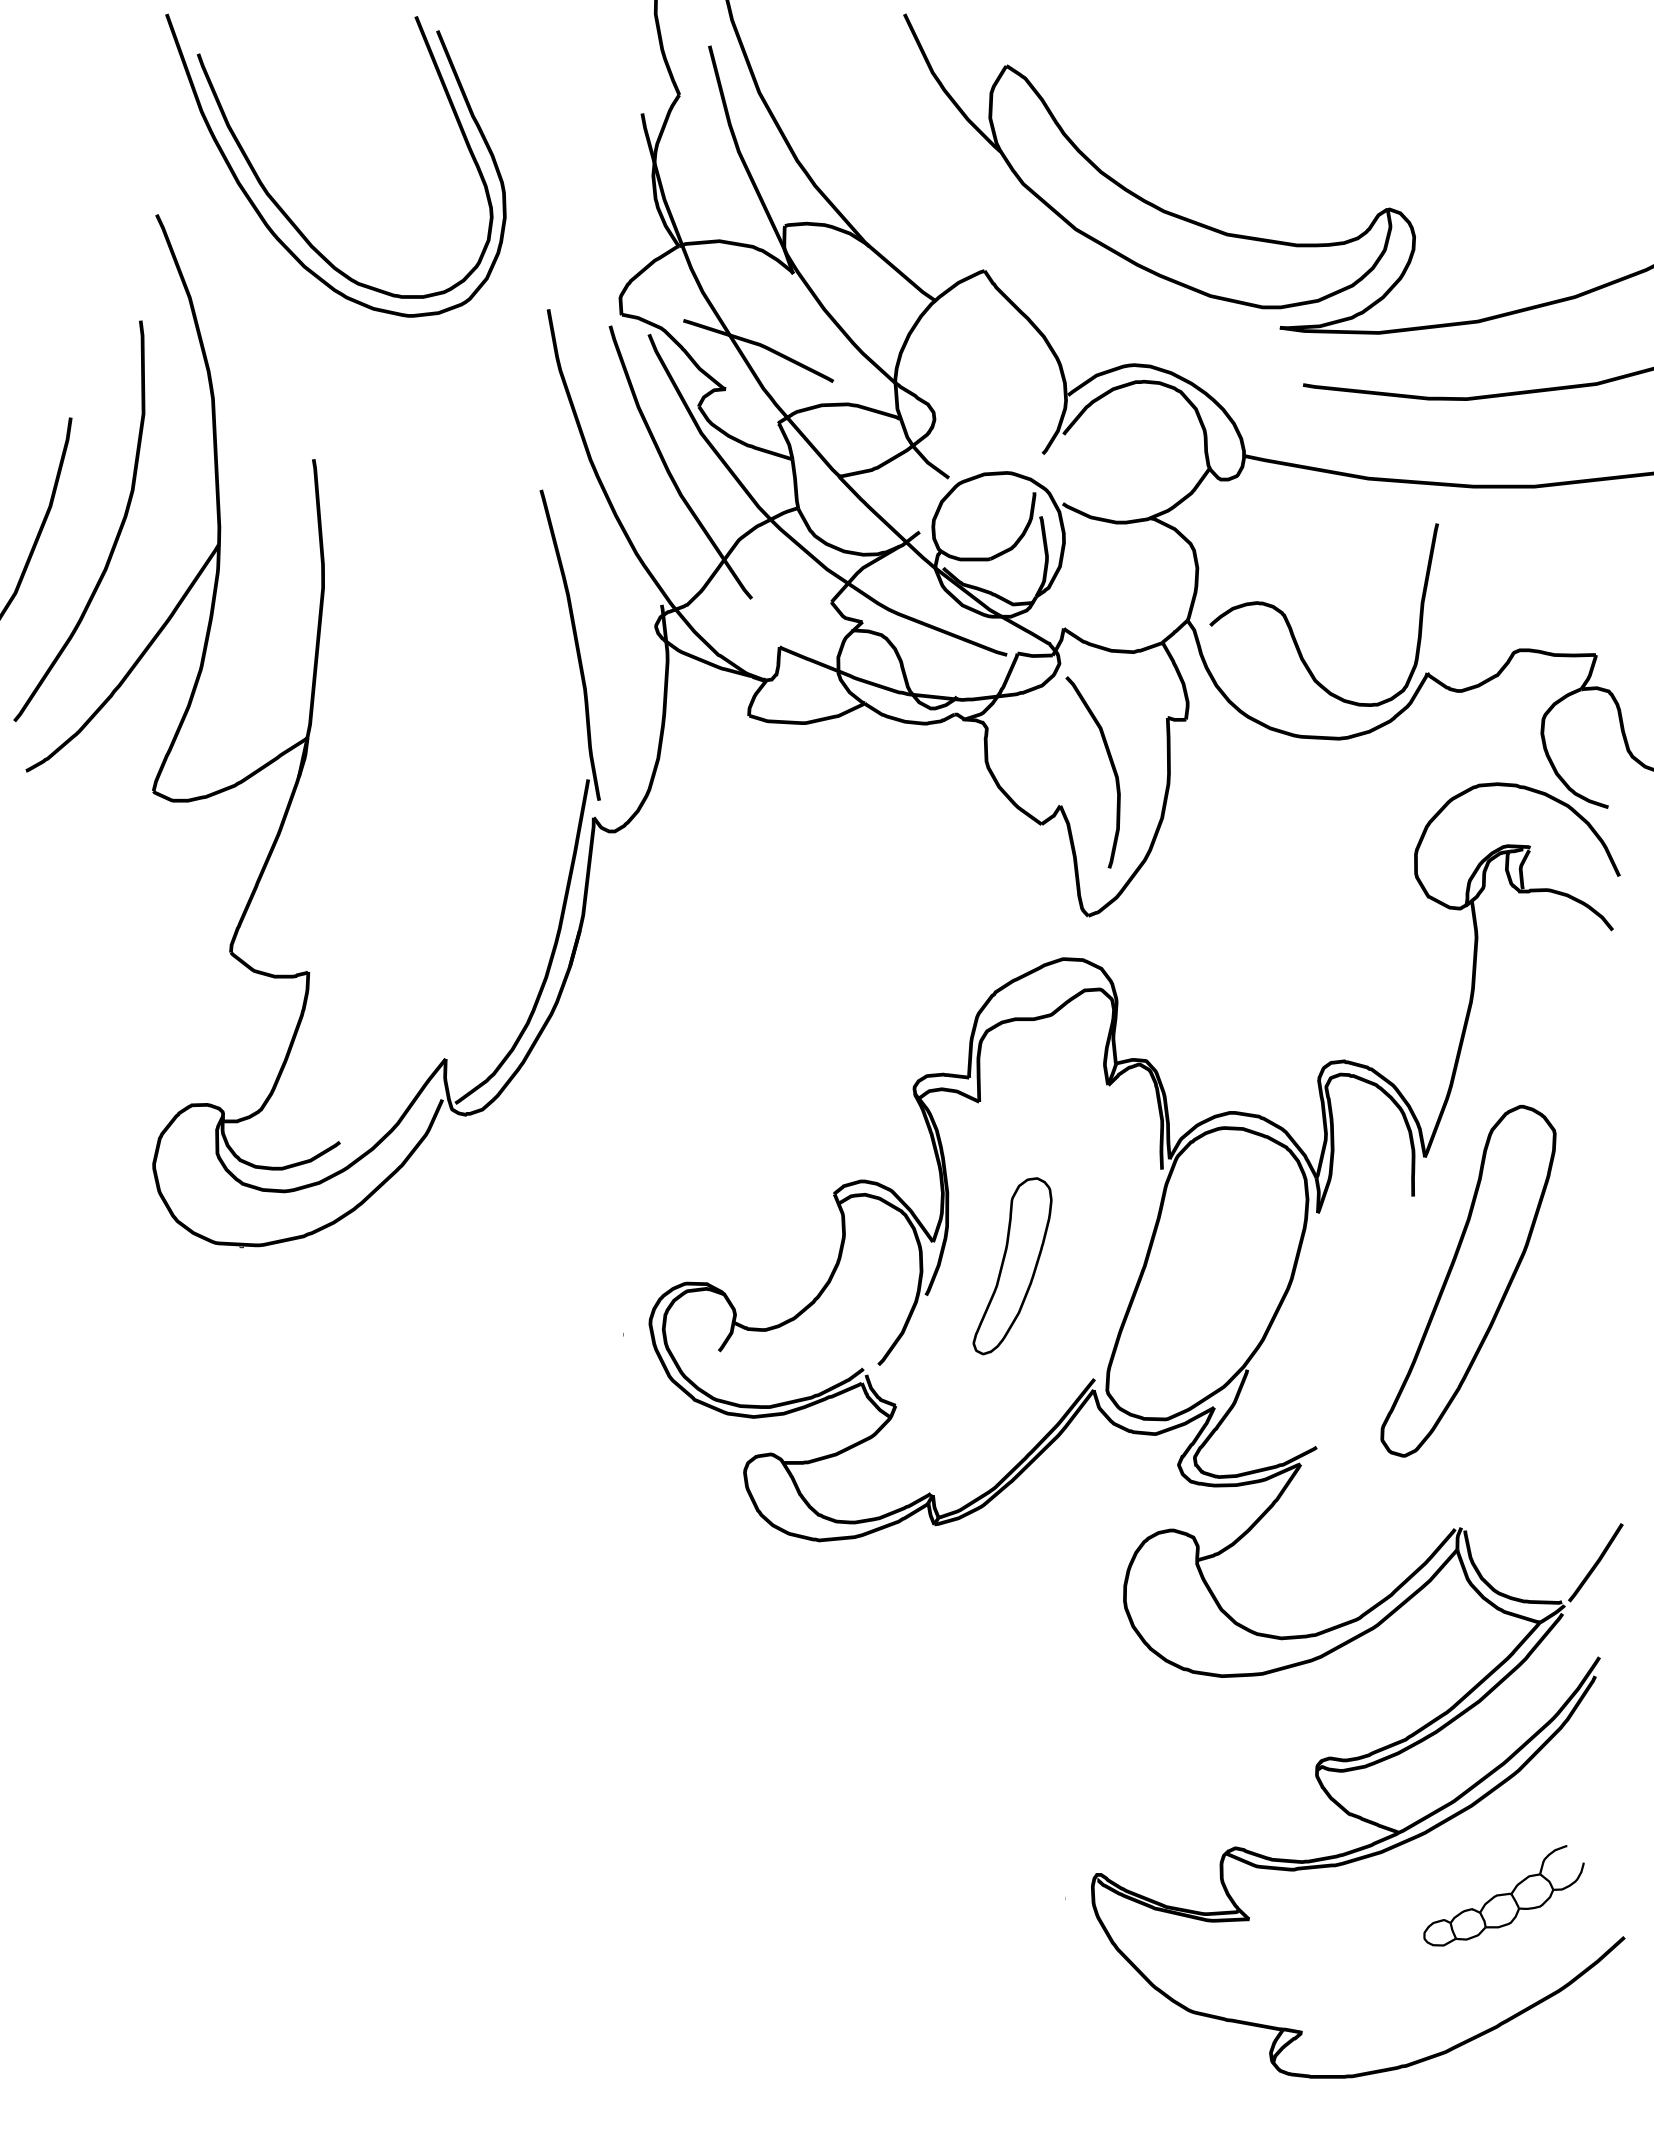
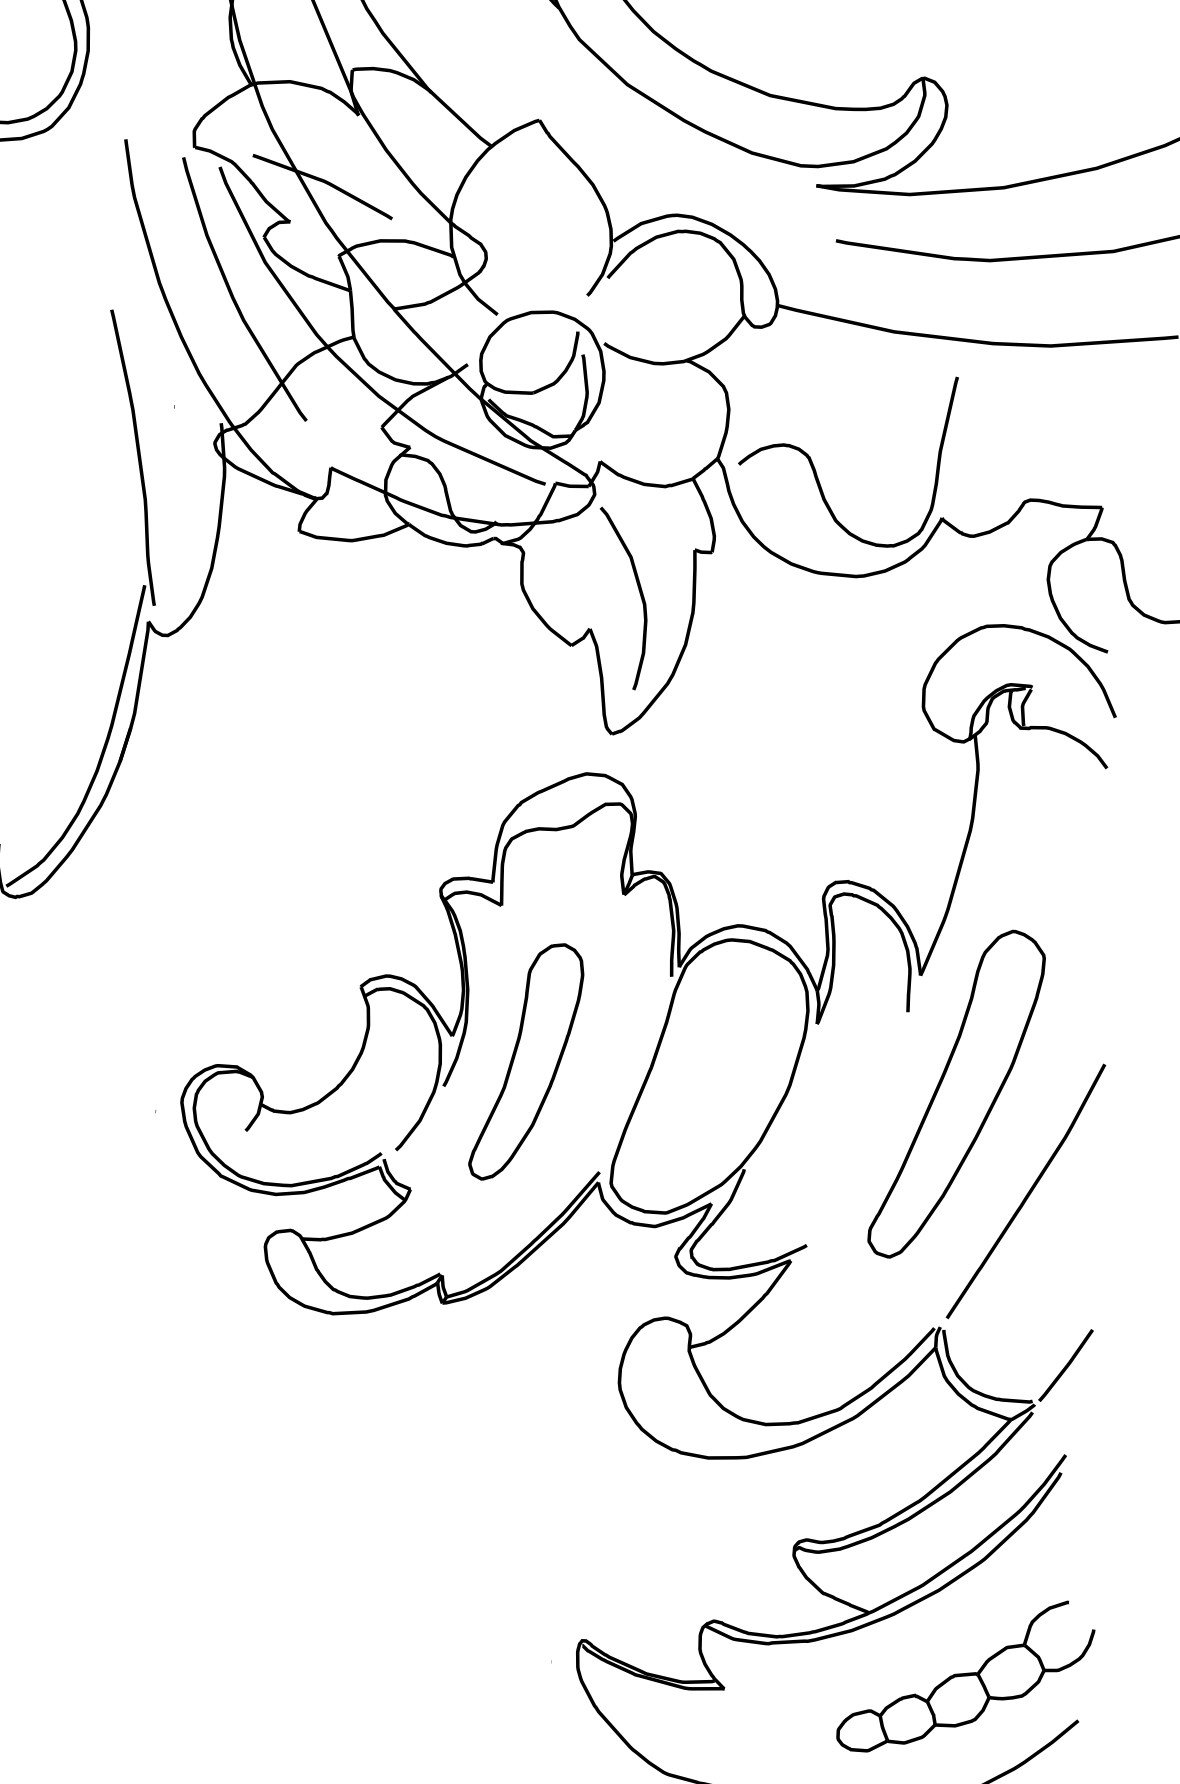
part: (1012, 1266) -> (526, 1062), size x1.43
curve: (1547, 1381) -> (1027, 1192), added
part: (1503, 1895) -> (965, 1676), size x1.67

